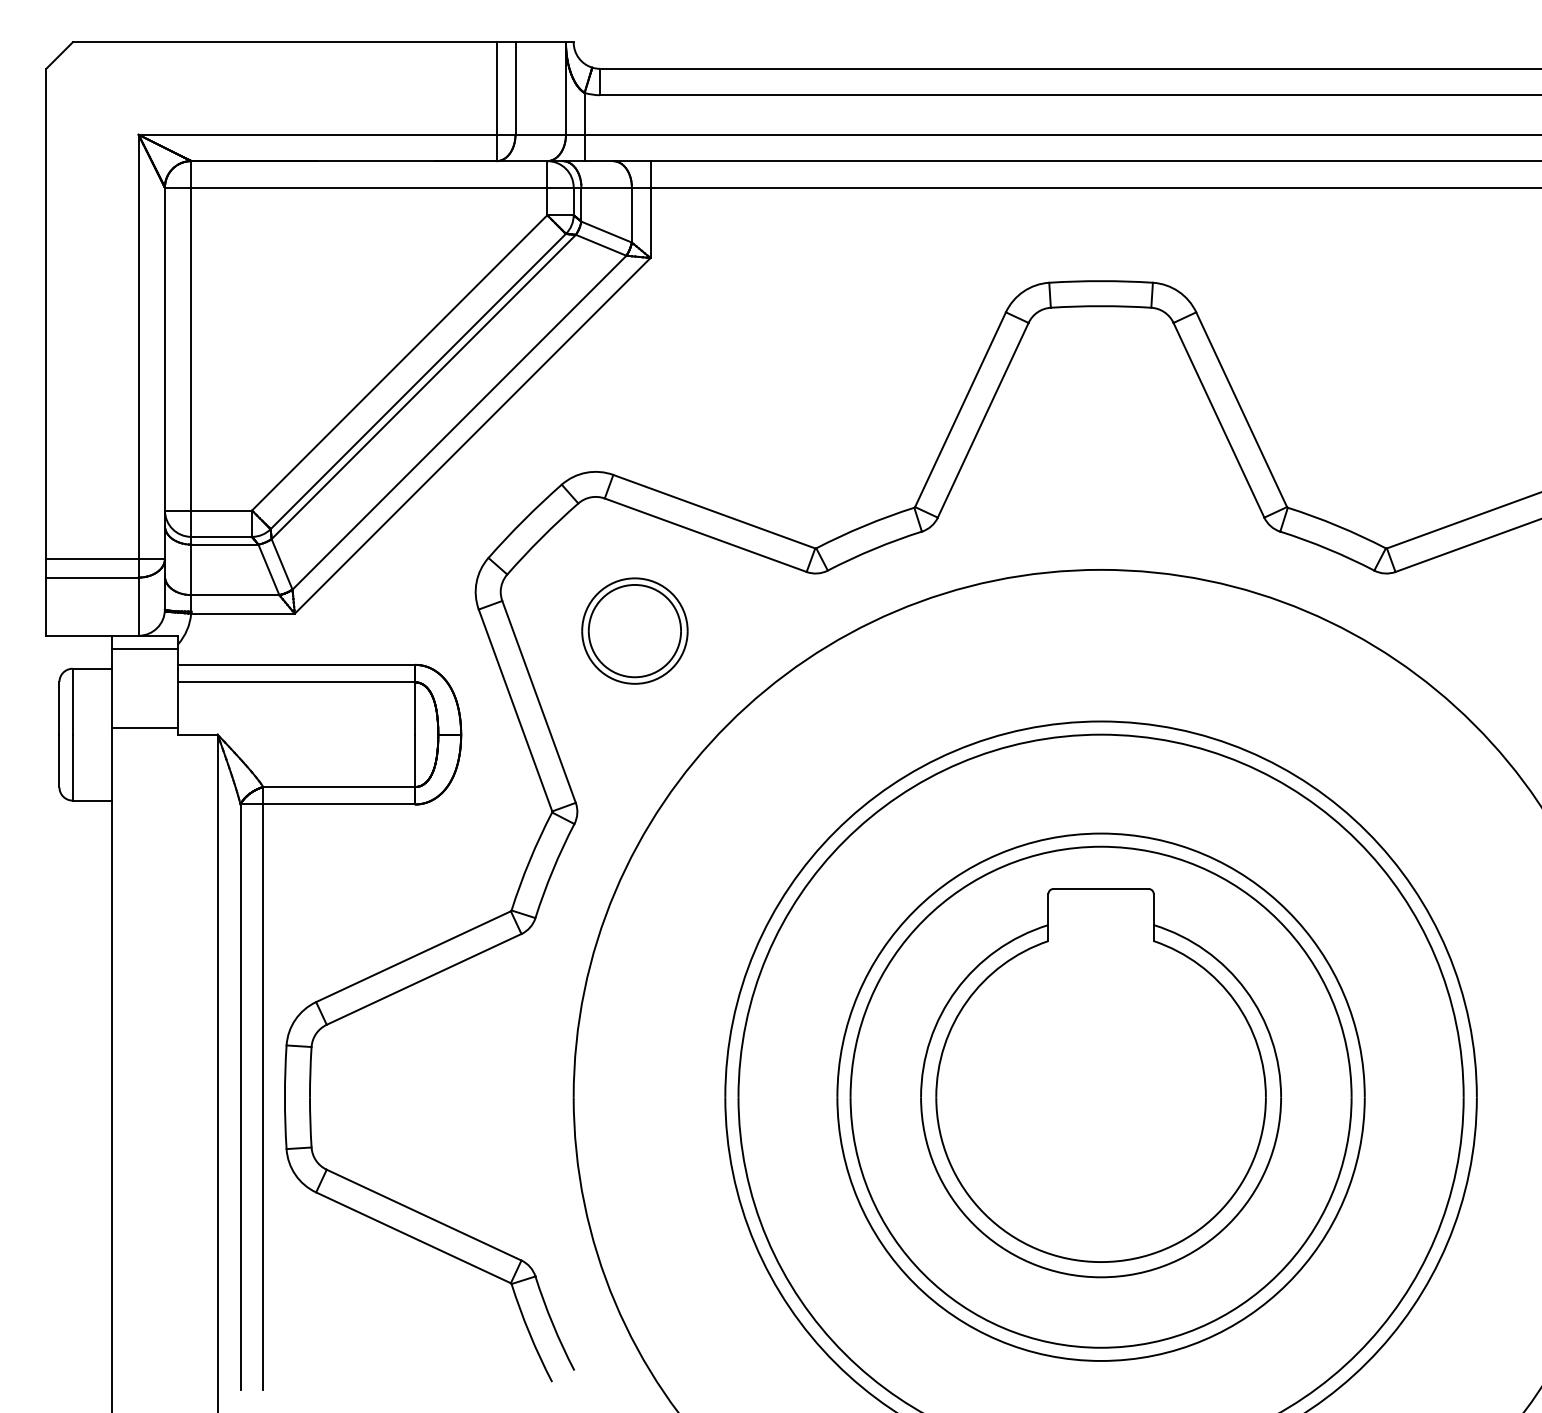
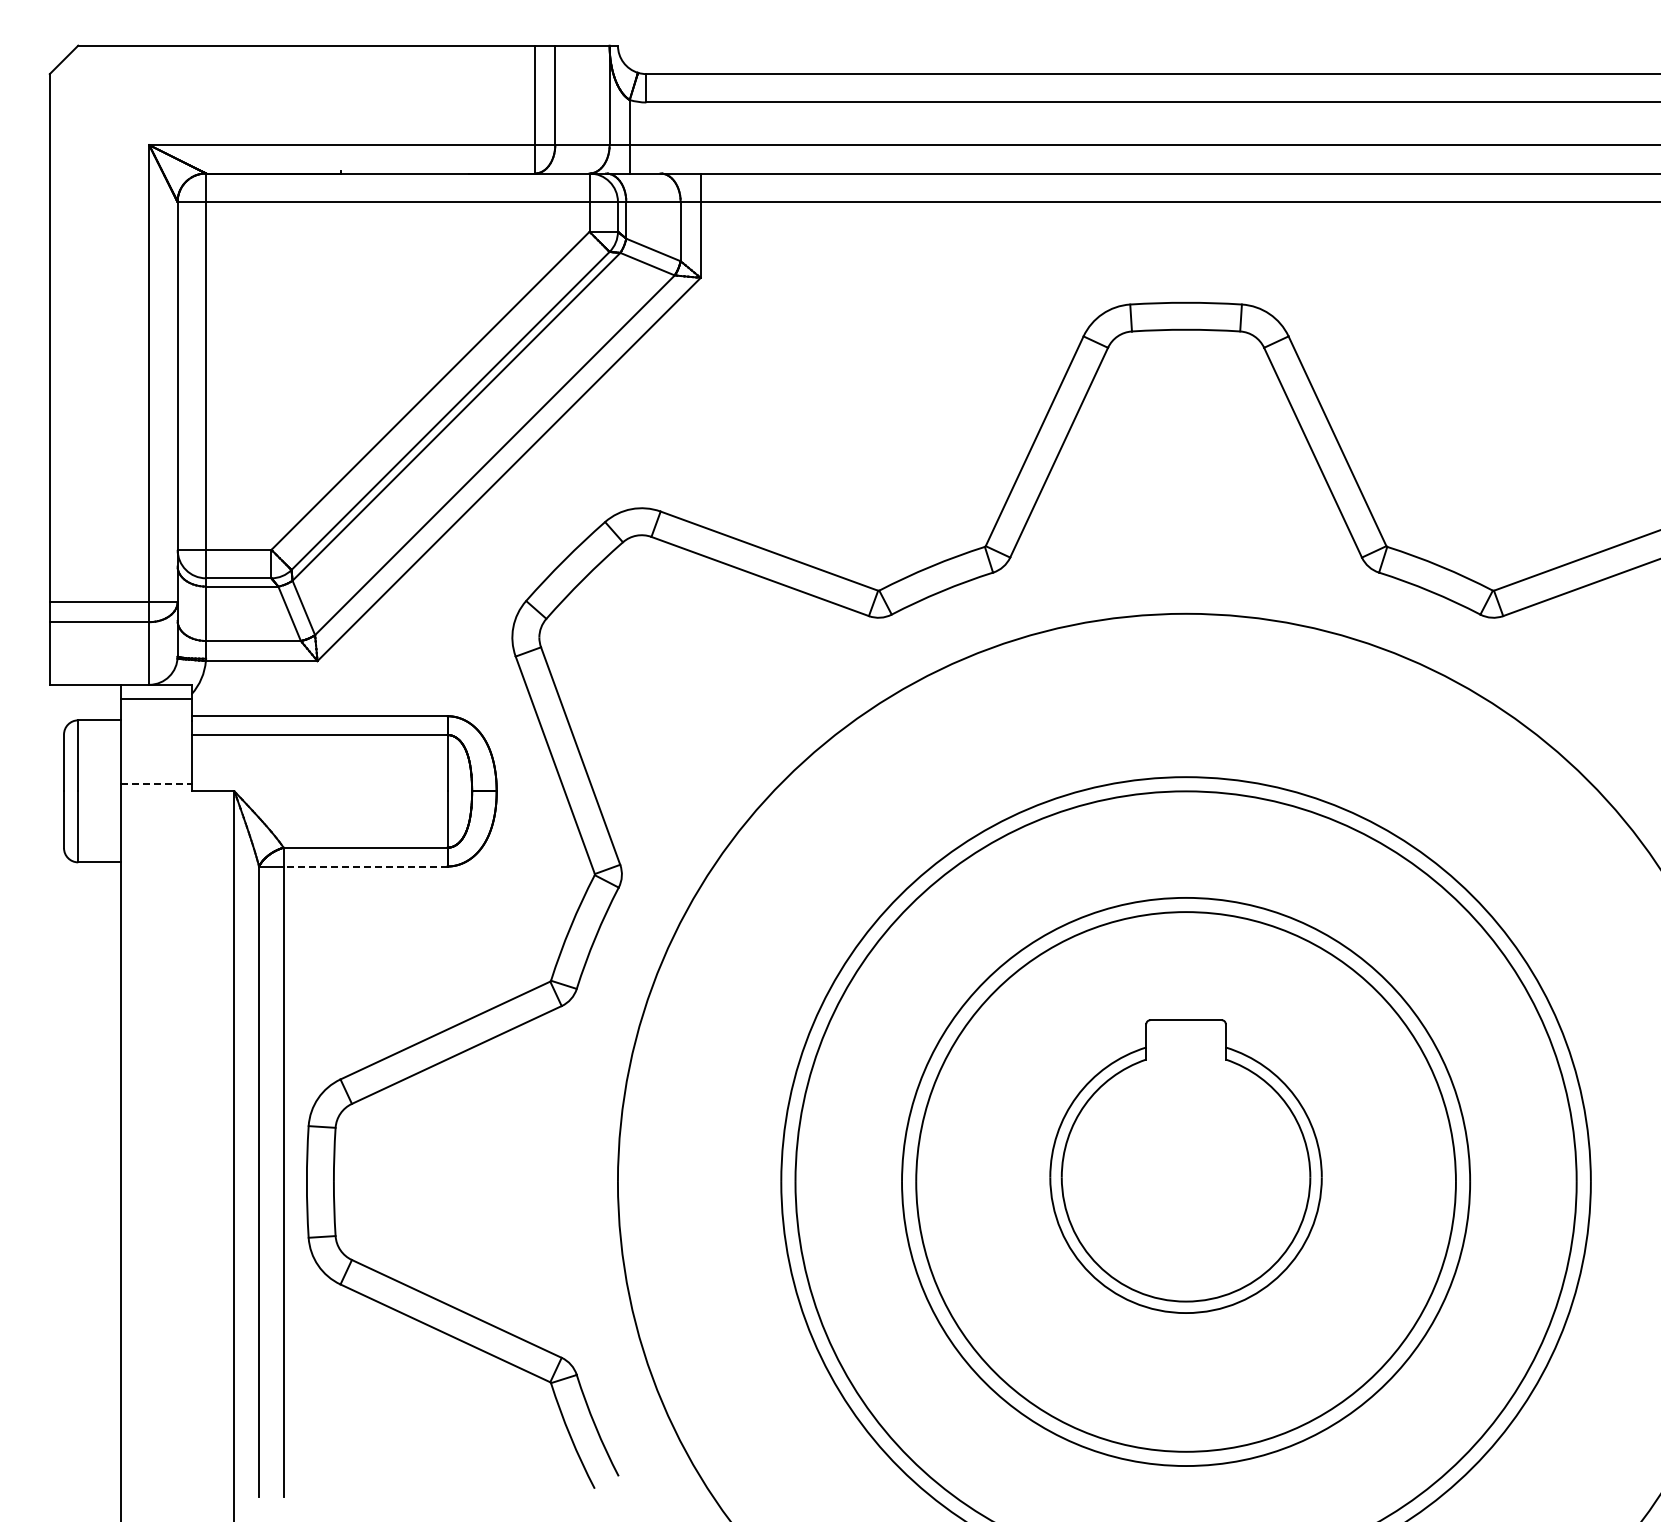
part: (634, 630) -> (683, 679), removed
line: (145, 728) -> (156, 784), solid -> dashed
line: (339, 804) -> (365, 866), solid -> dashed
part: (1100, 1082) -> (1185, 1166), size x0.7

